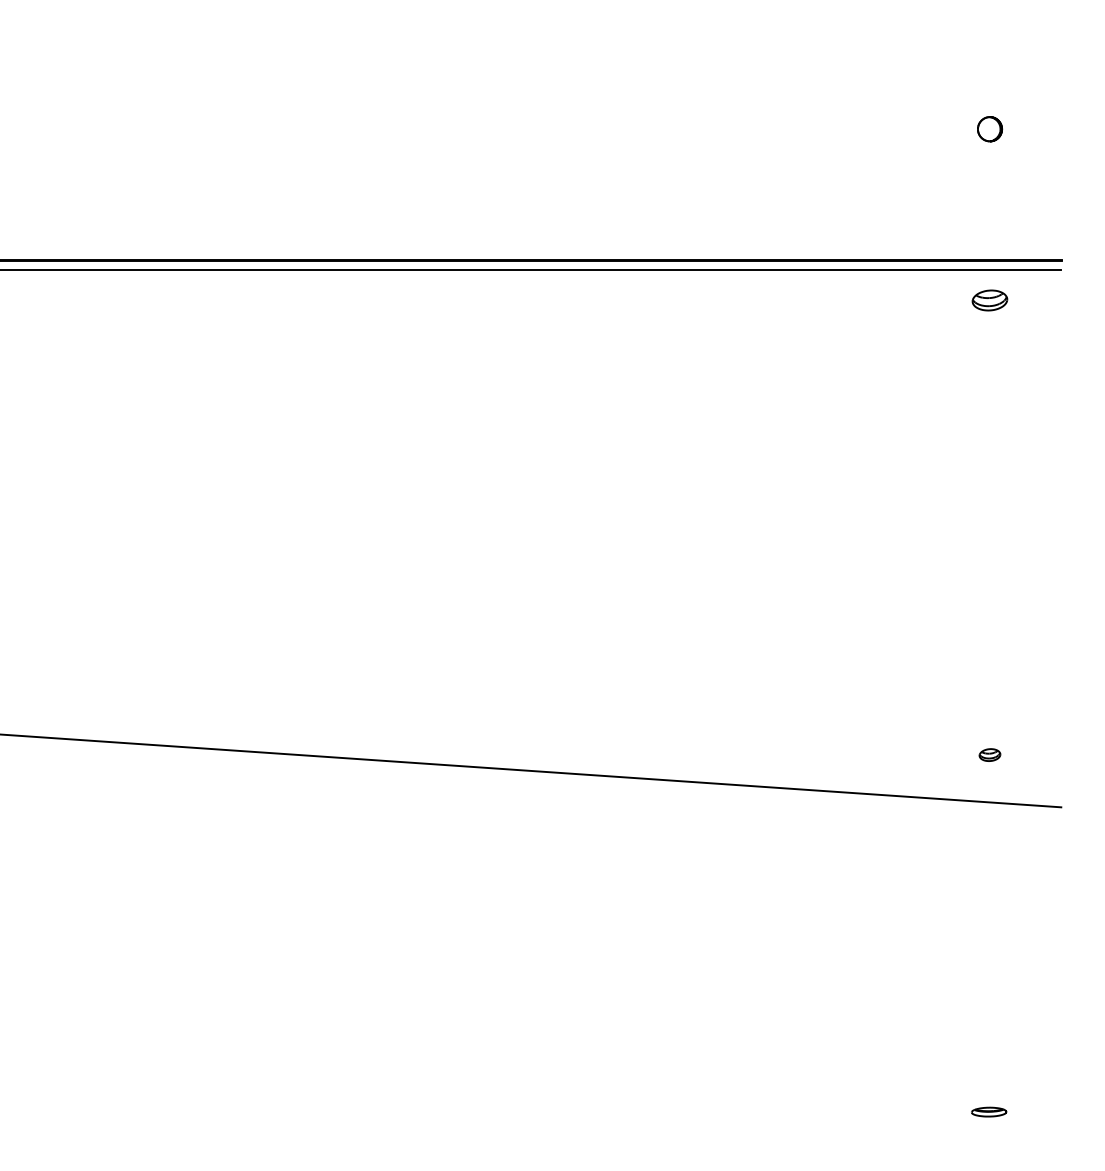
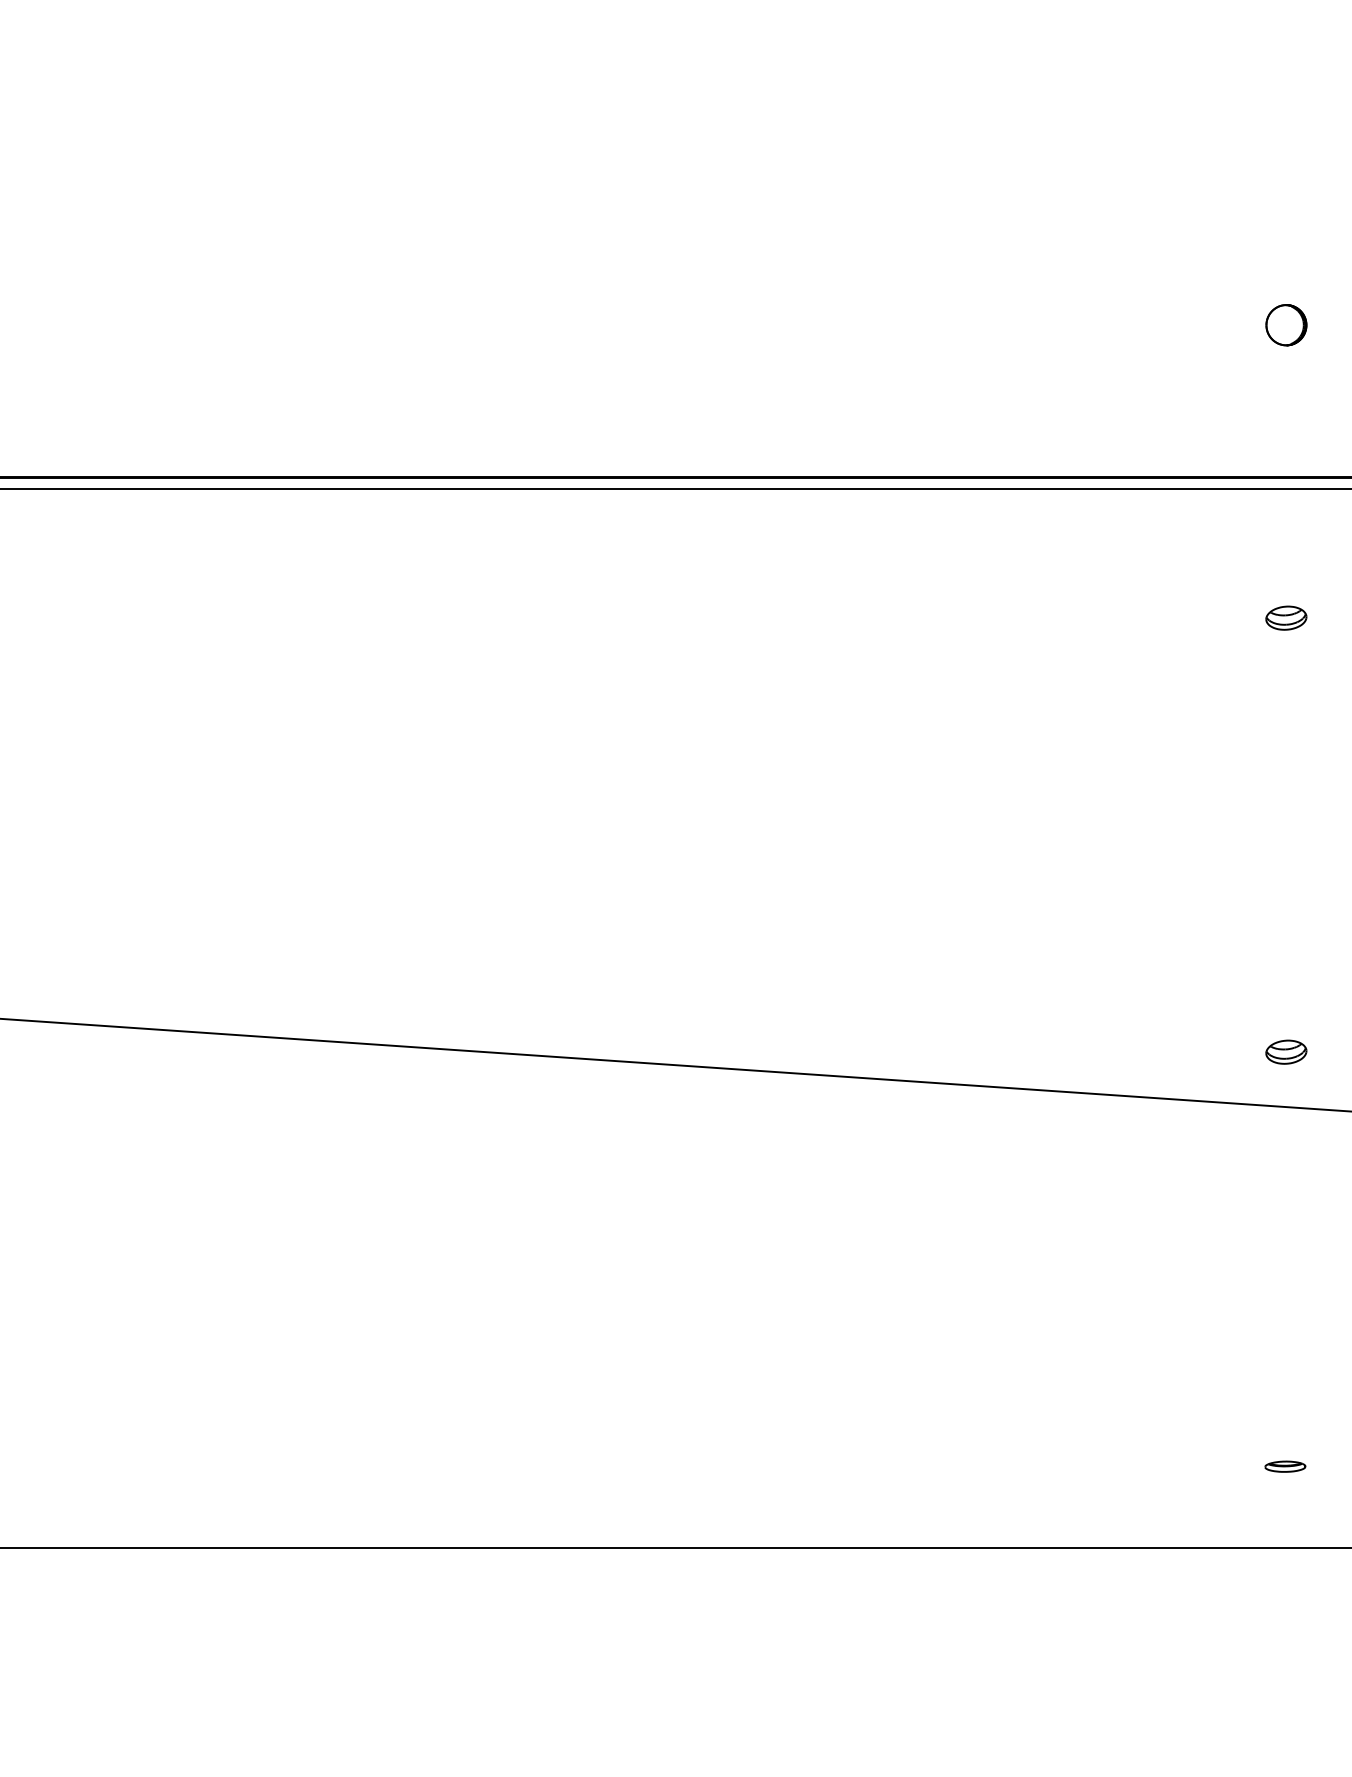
part: (990, 129) -> (1286, 325), size x1.43
part: (990, 299) -> (1286, 617), moved
part: (990, 754) -> (1286, 1051), size x1.67

